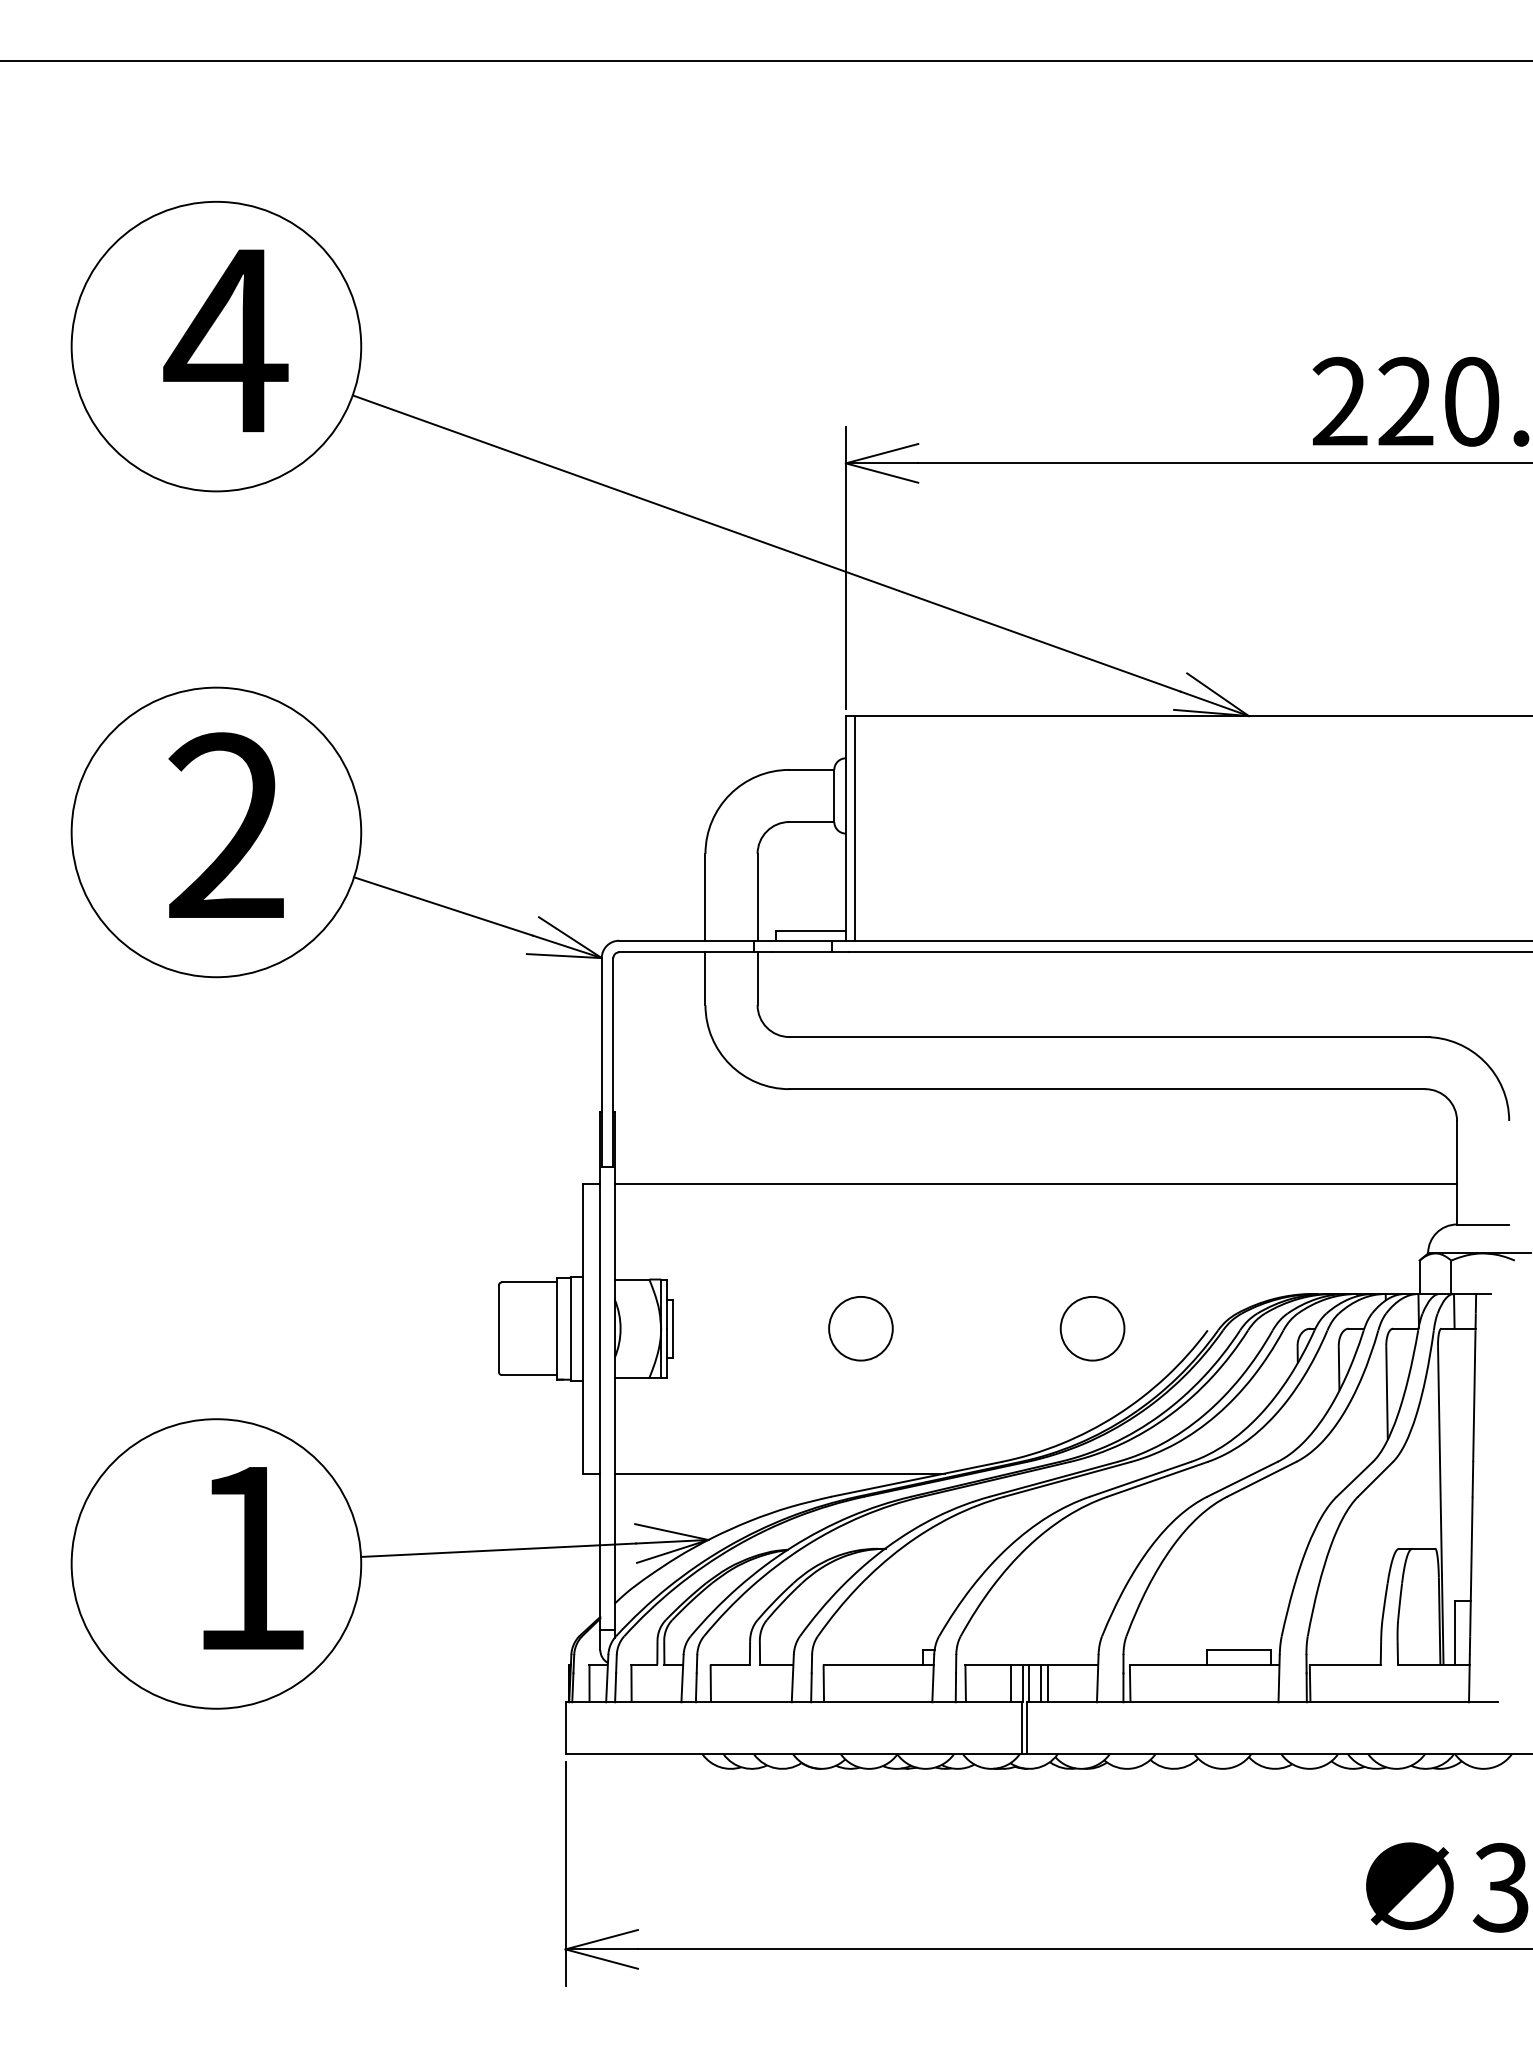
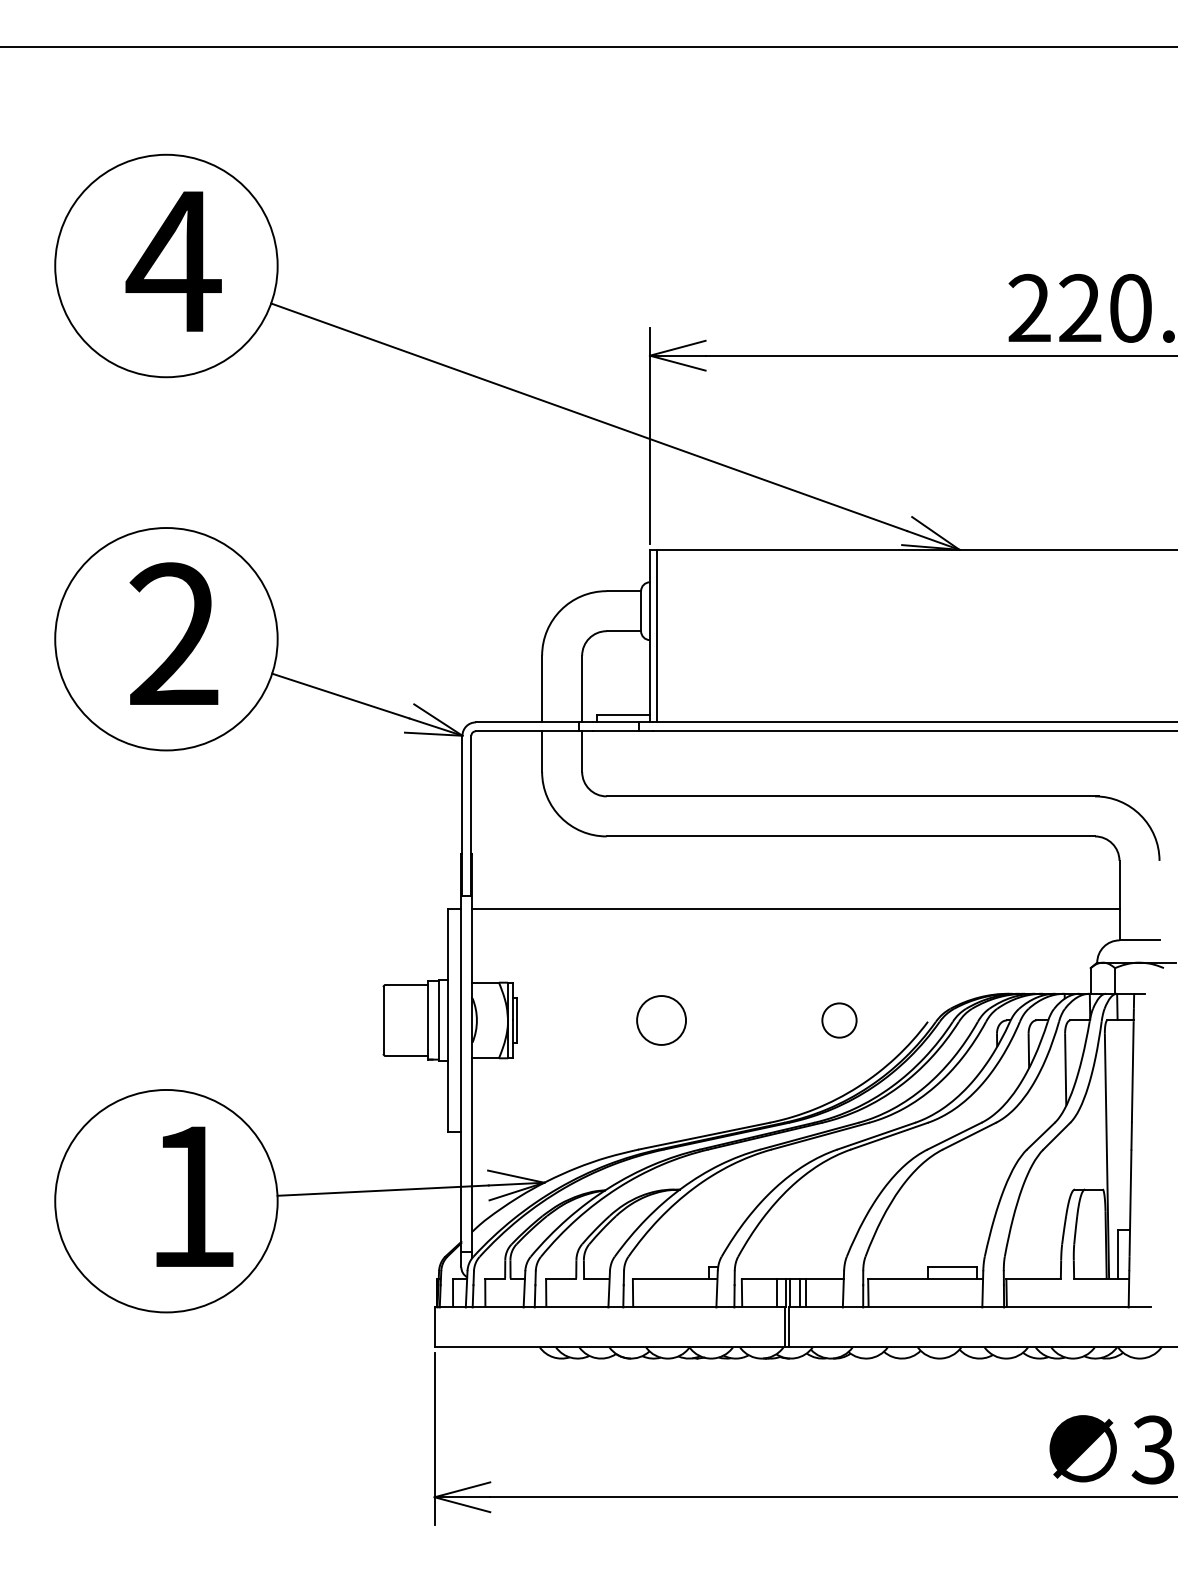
circle: (1092, 1328) -> (839, 1020), size x0.7
line: (779, 1473) -> (598, 1131), removed

